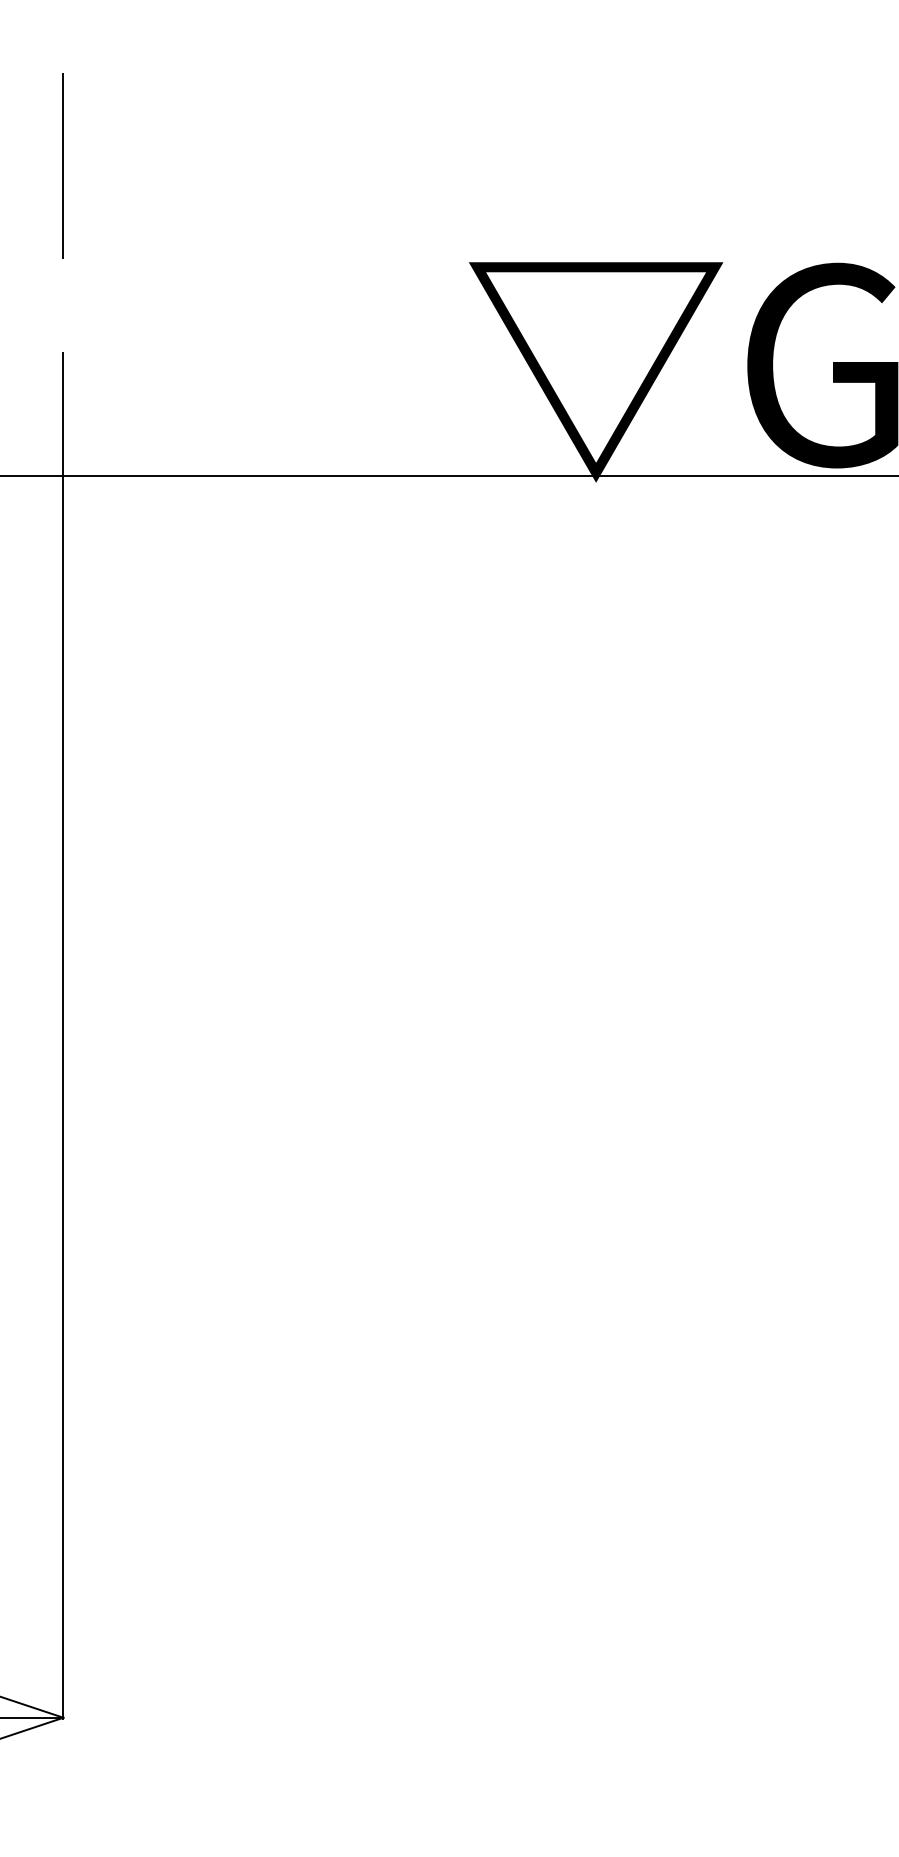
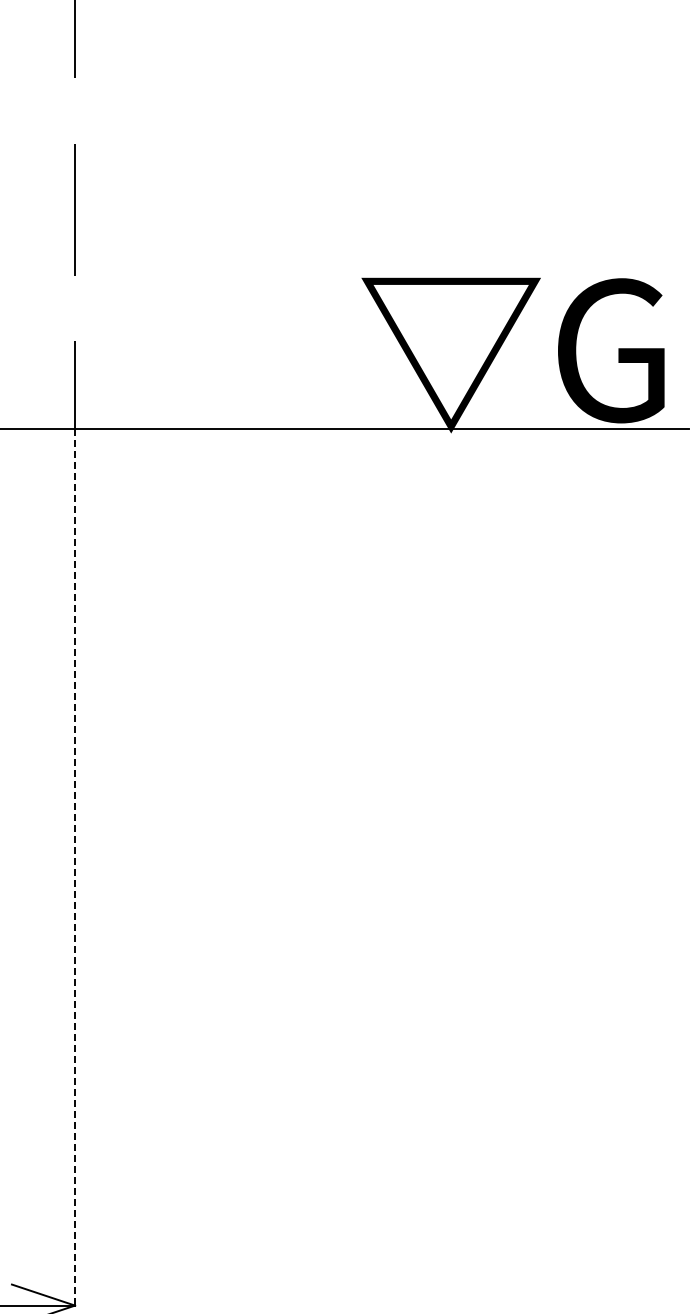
line: (64, 1098) -> (75, 868), solid -> dashed

